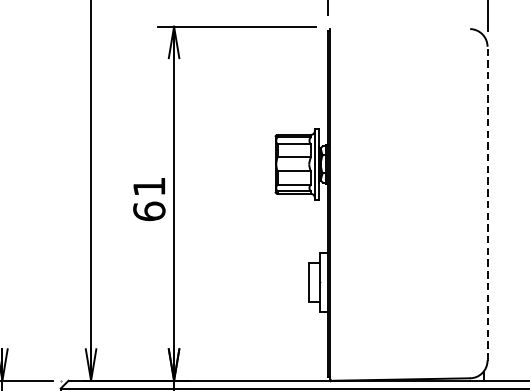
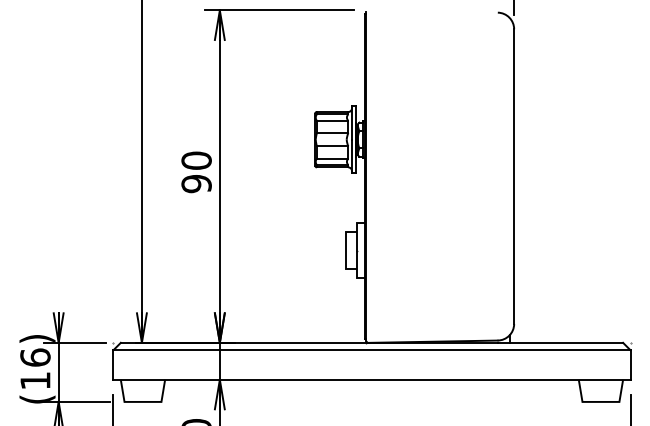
text: (149, 199) -> (196, 172), 61 -> 90
line: (487, 203) -> (514, 176), dashed -> solid

